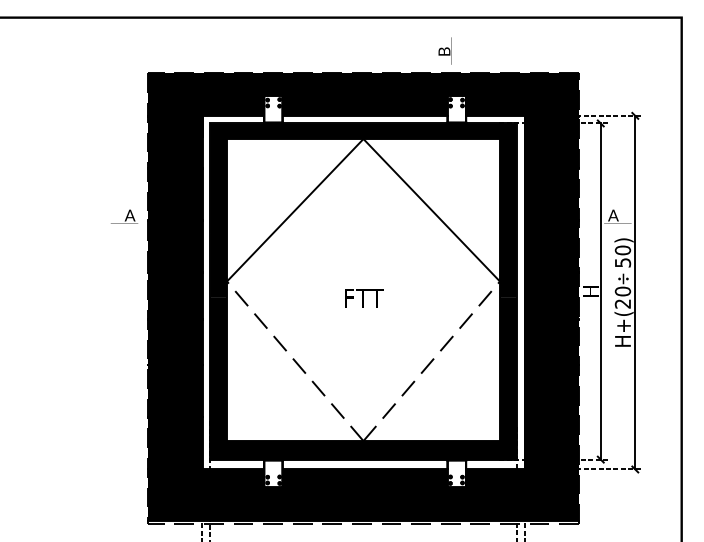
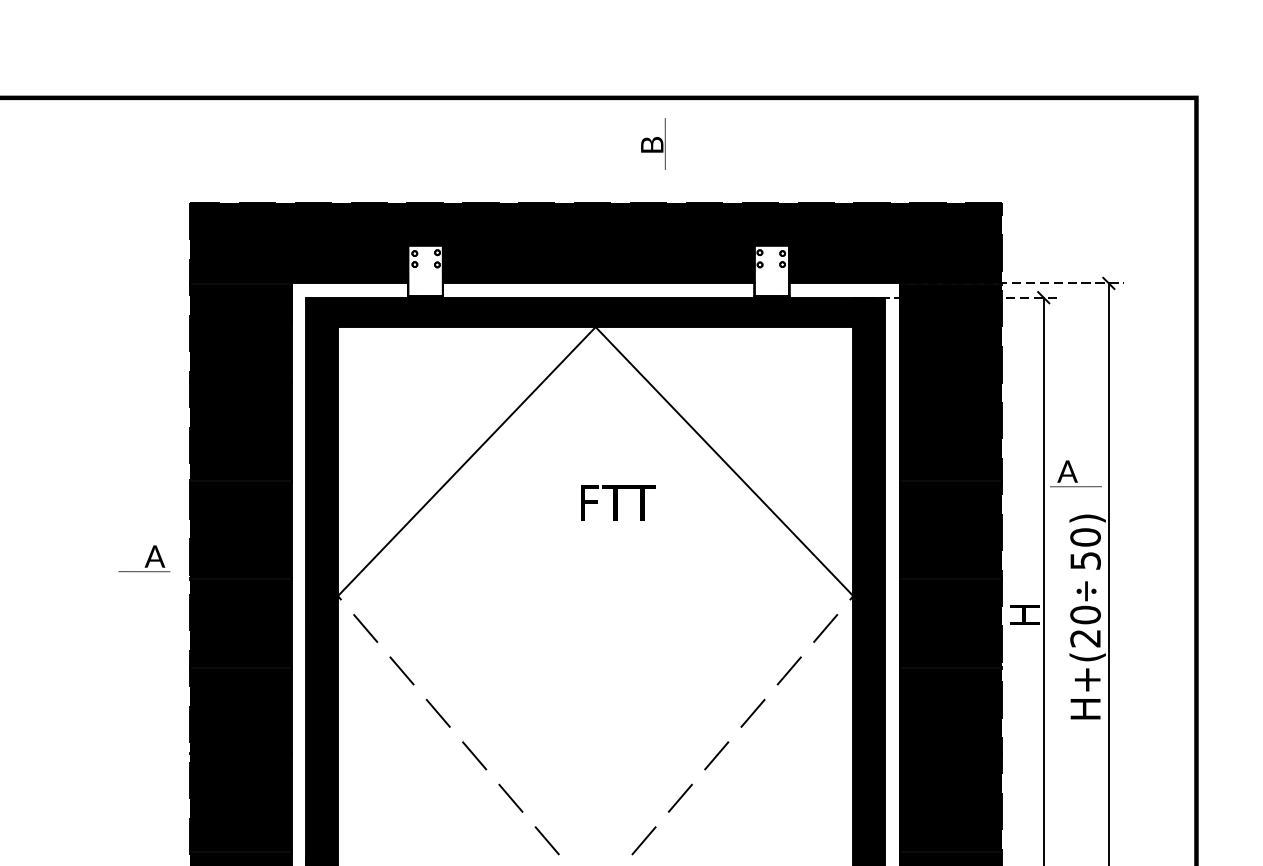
text: (444, 50) -> (652, 142), moved
text: (124, 216) -> (144, 558), moved
text: (364, 298) -> (618, 503), moved

